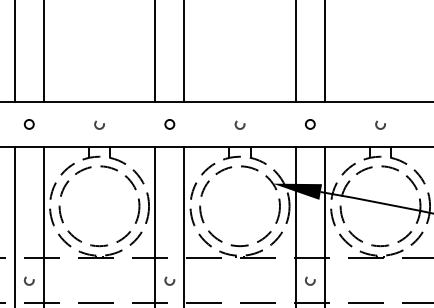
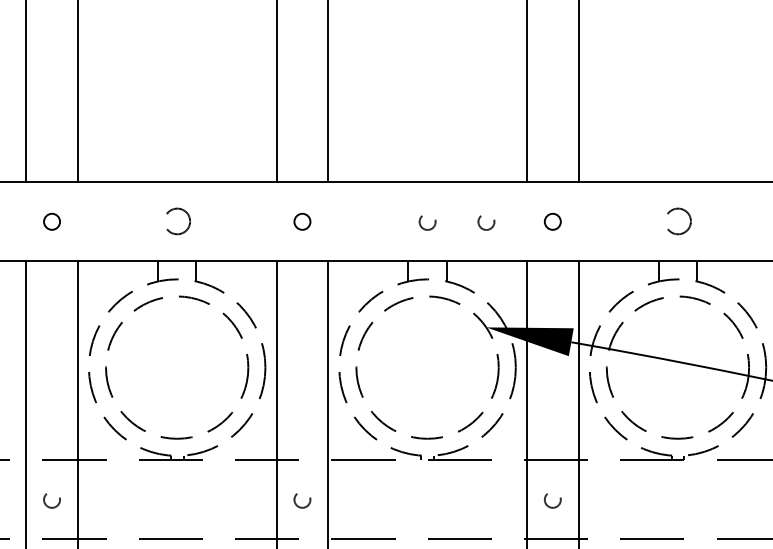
circle: (99, 124) -> (177, 221), size x1.6
circle: (272, 124) -> (485, 221), added
circle: (380, 124) -> (677, 221), size x1.6

